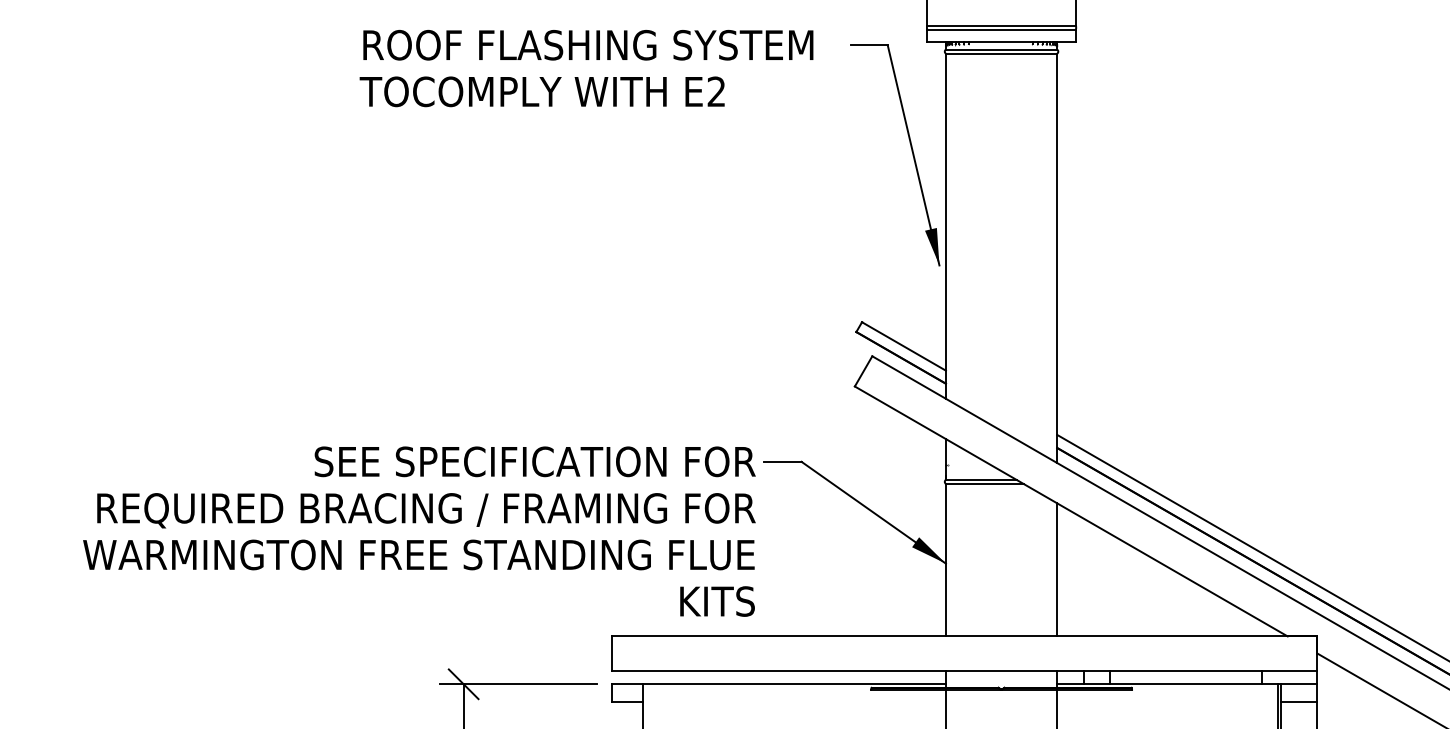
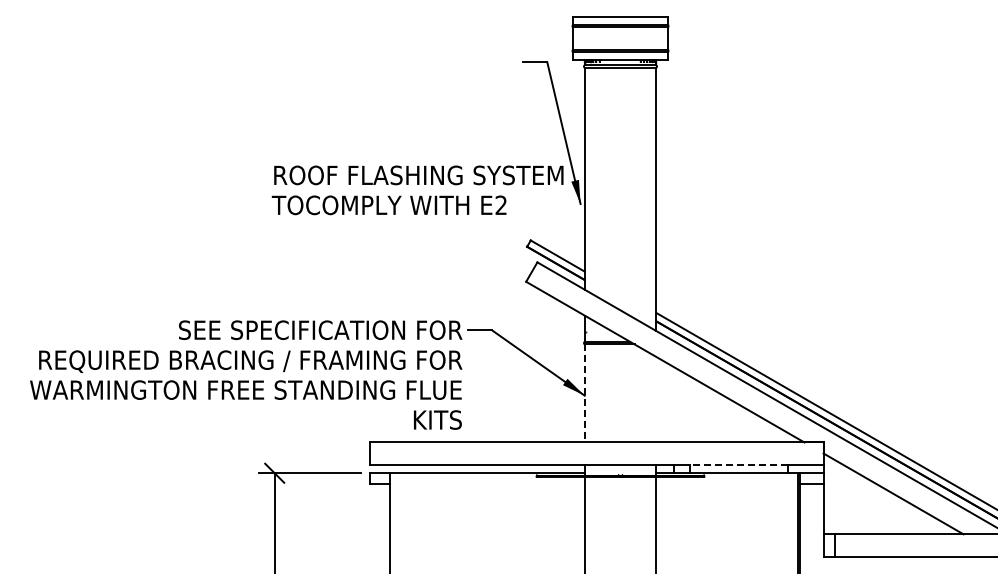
text: (586, 68) -> (417, 190), moved
line: (945, 560) -> (584, 393), solid -> dashed
line: (1057, 569) -> (656, 399), removed
line: (1186, 670) -> (739, 464), solid -> dashed

